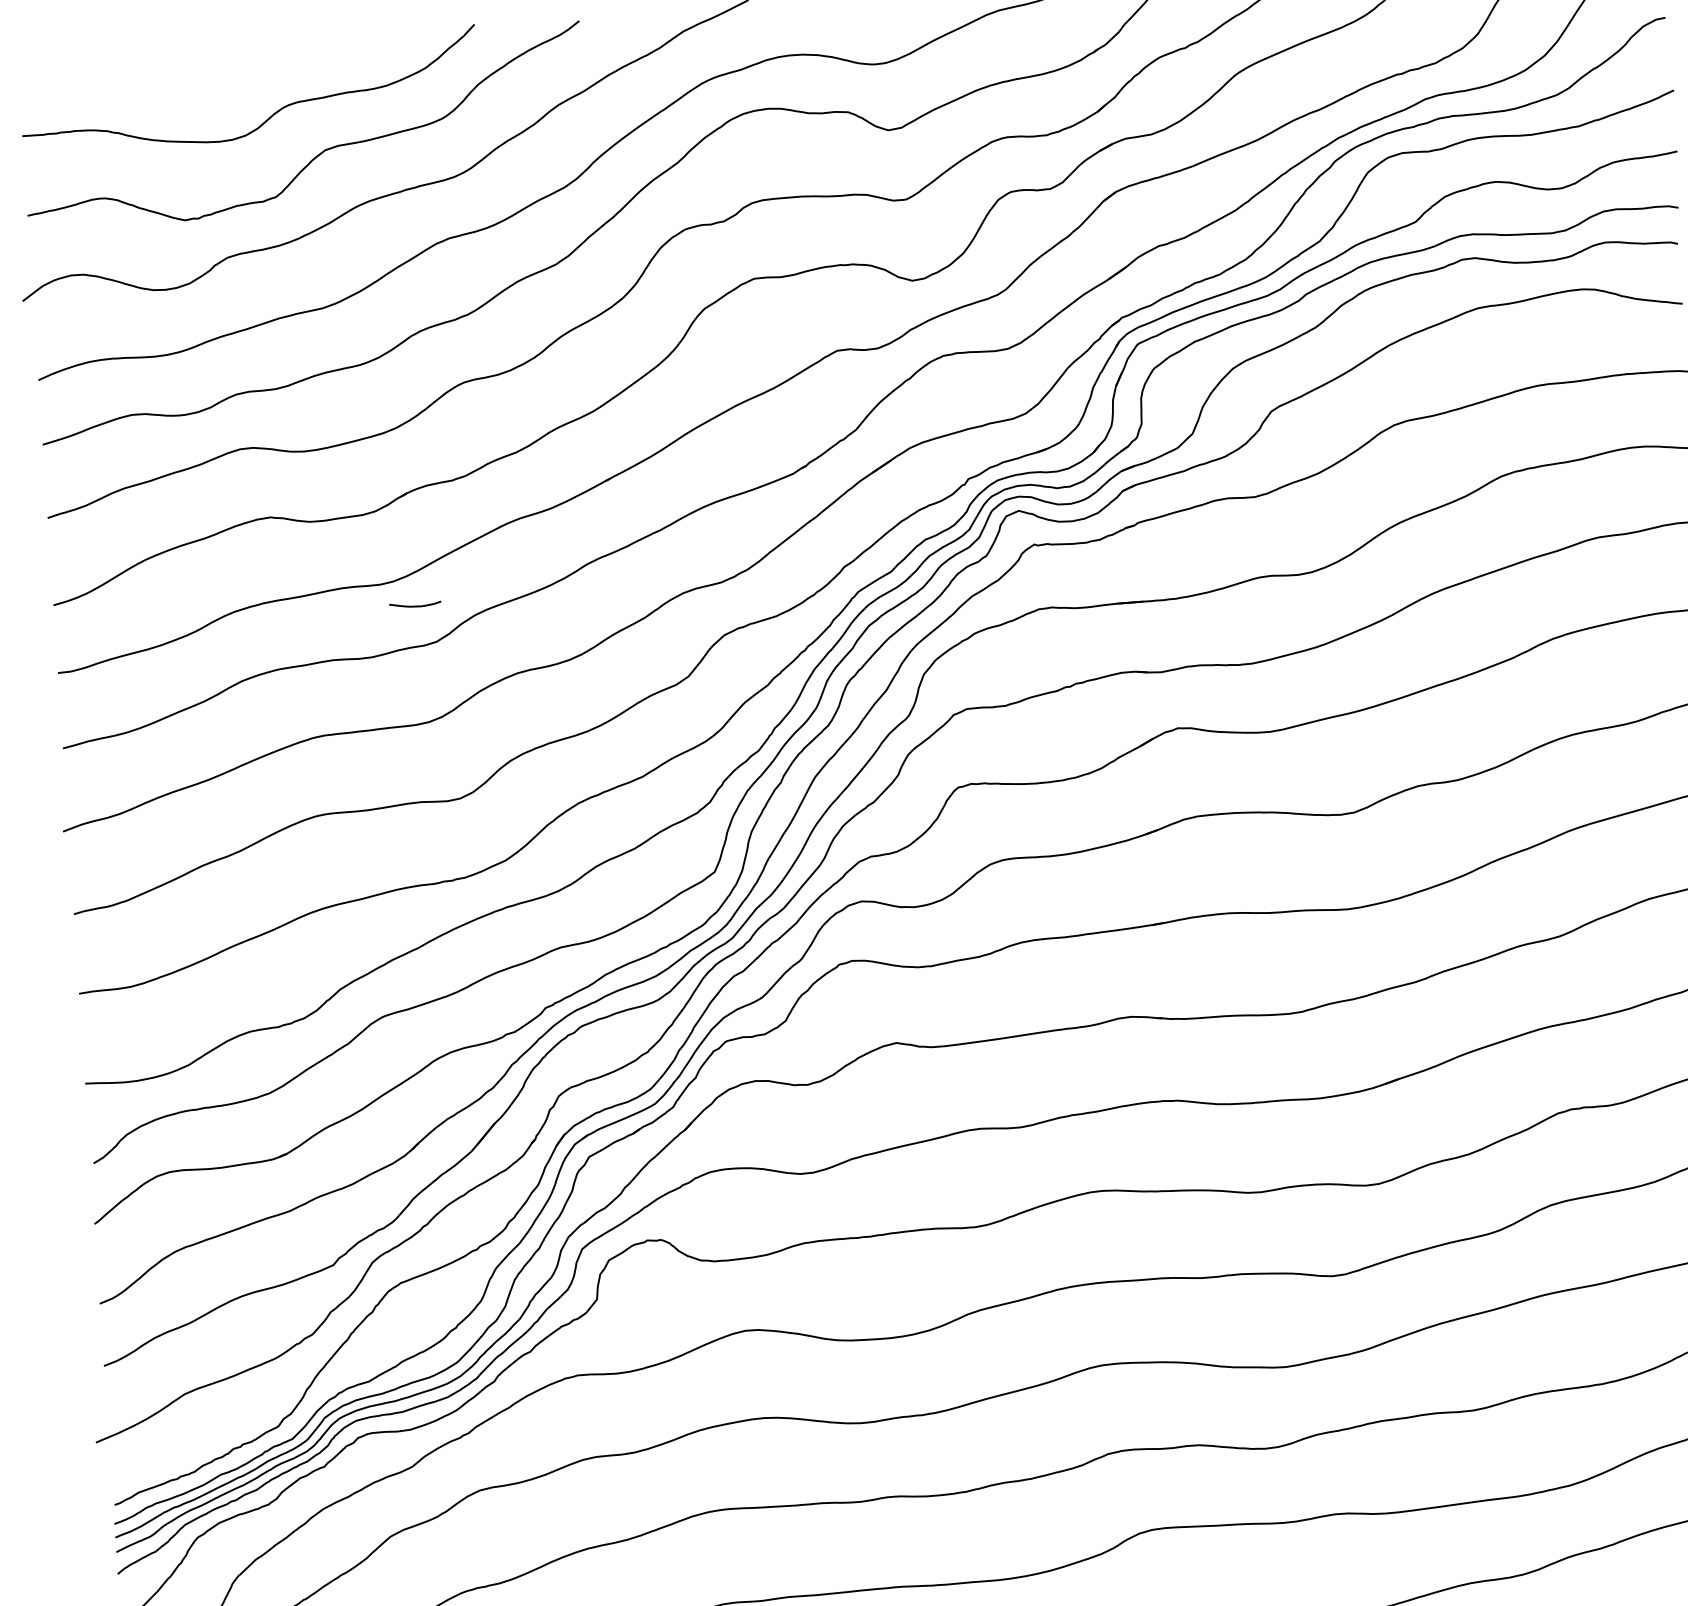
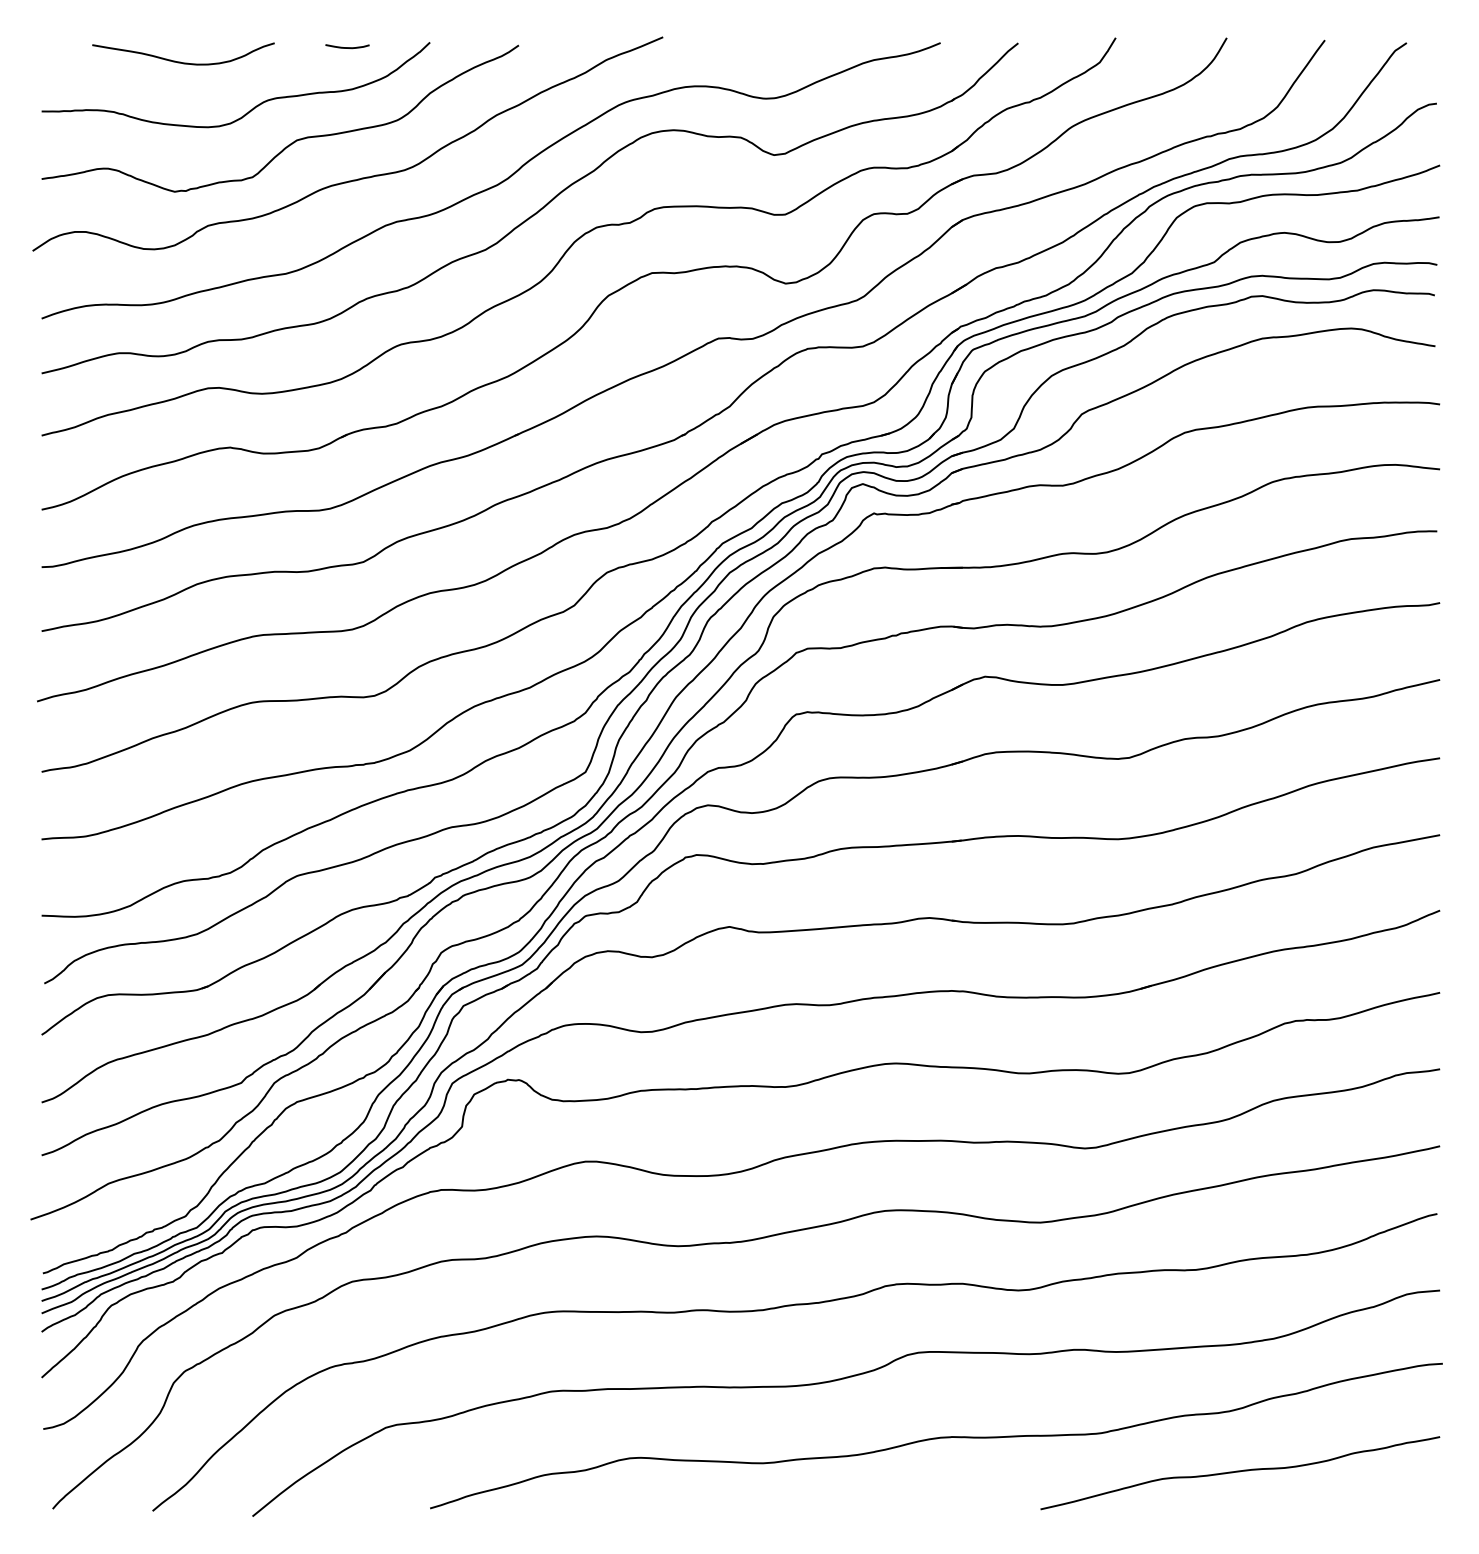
curve: (181, 66) -> (180, 61), added
curve: (415, 605) -> (347, 47), moved

